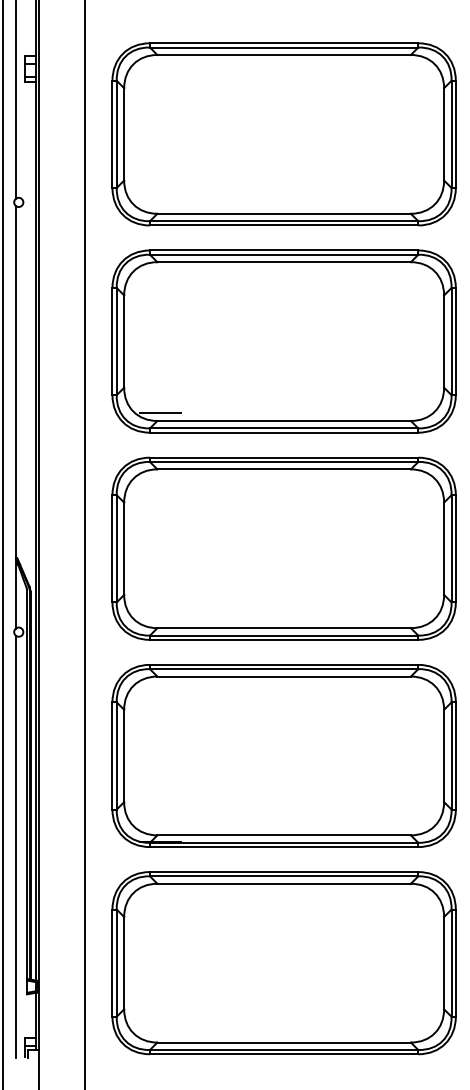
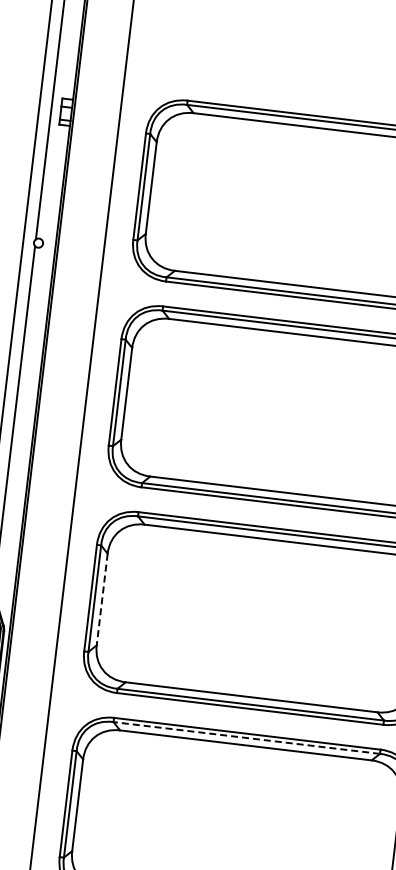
line: (160, 412) -> (154, 468), removed
line: (124, 549) -> (102, 600), solid -> dashed
line: (283, 669) -> (246, 738), solid -> dashed

